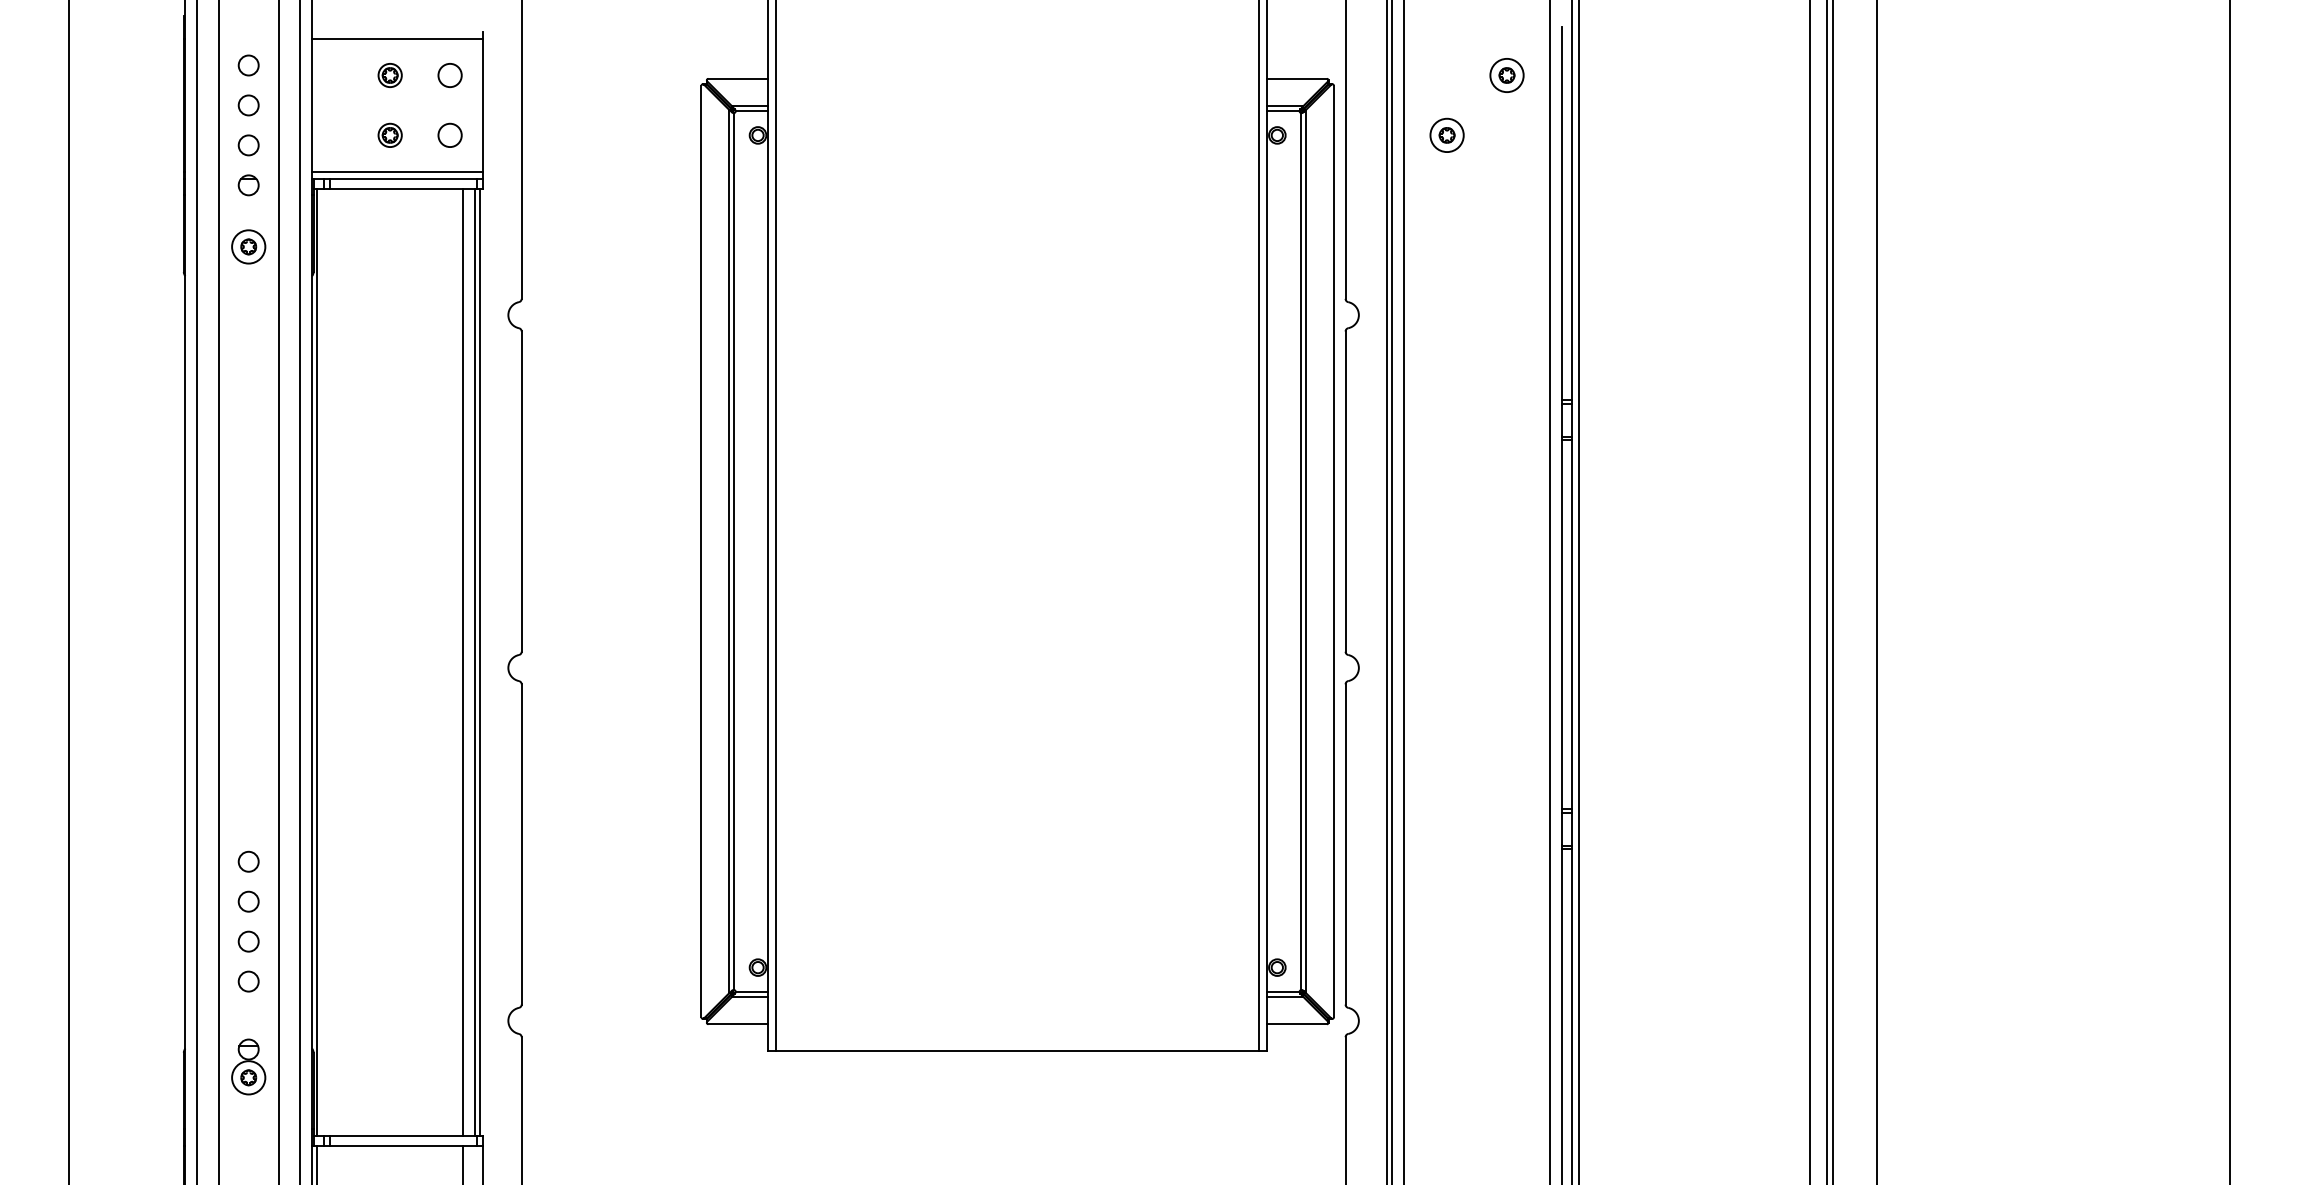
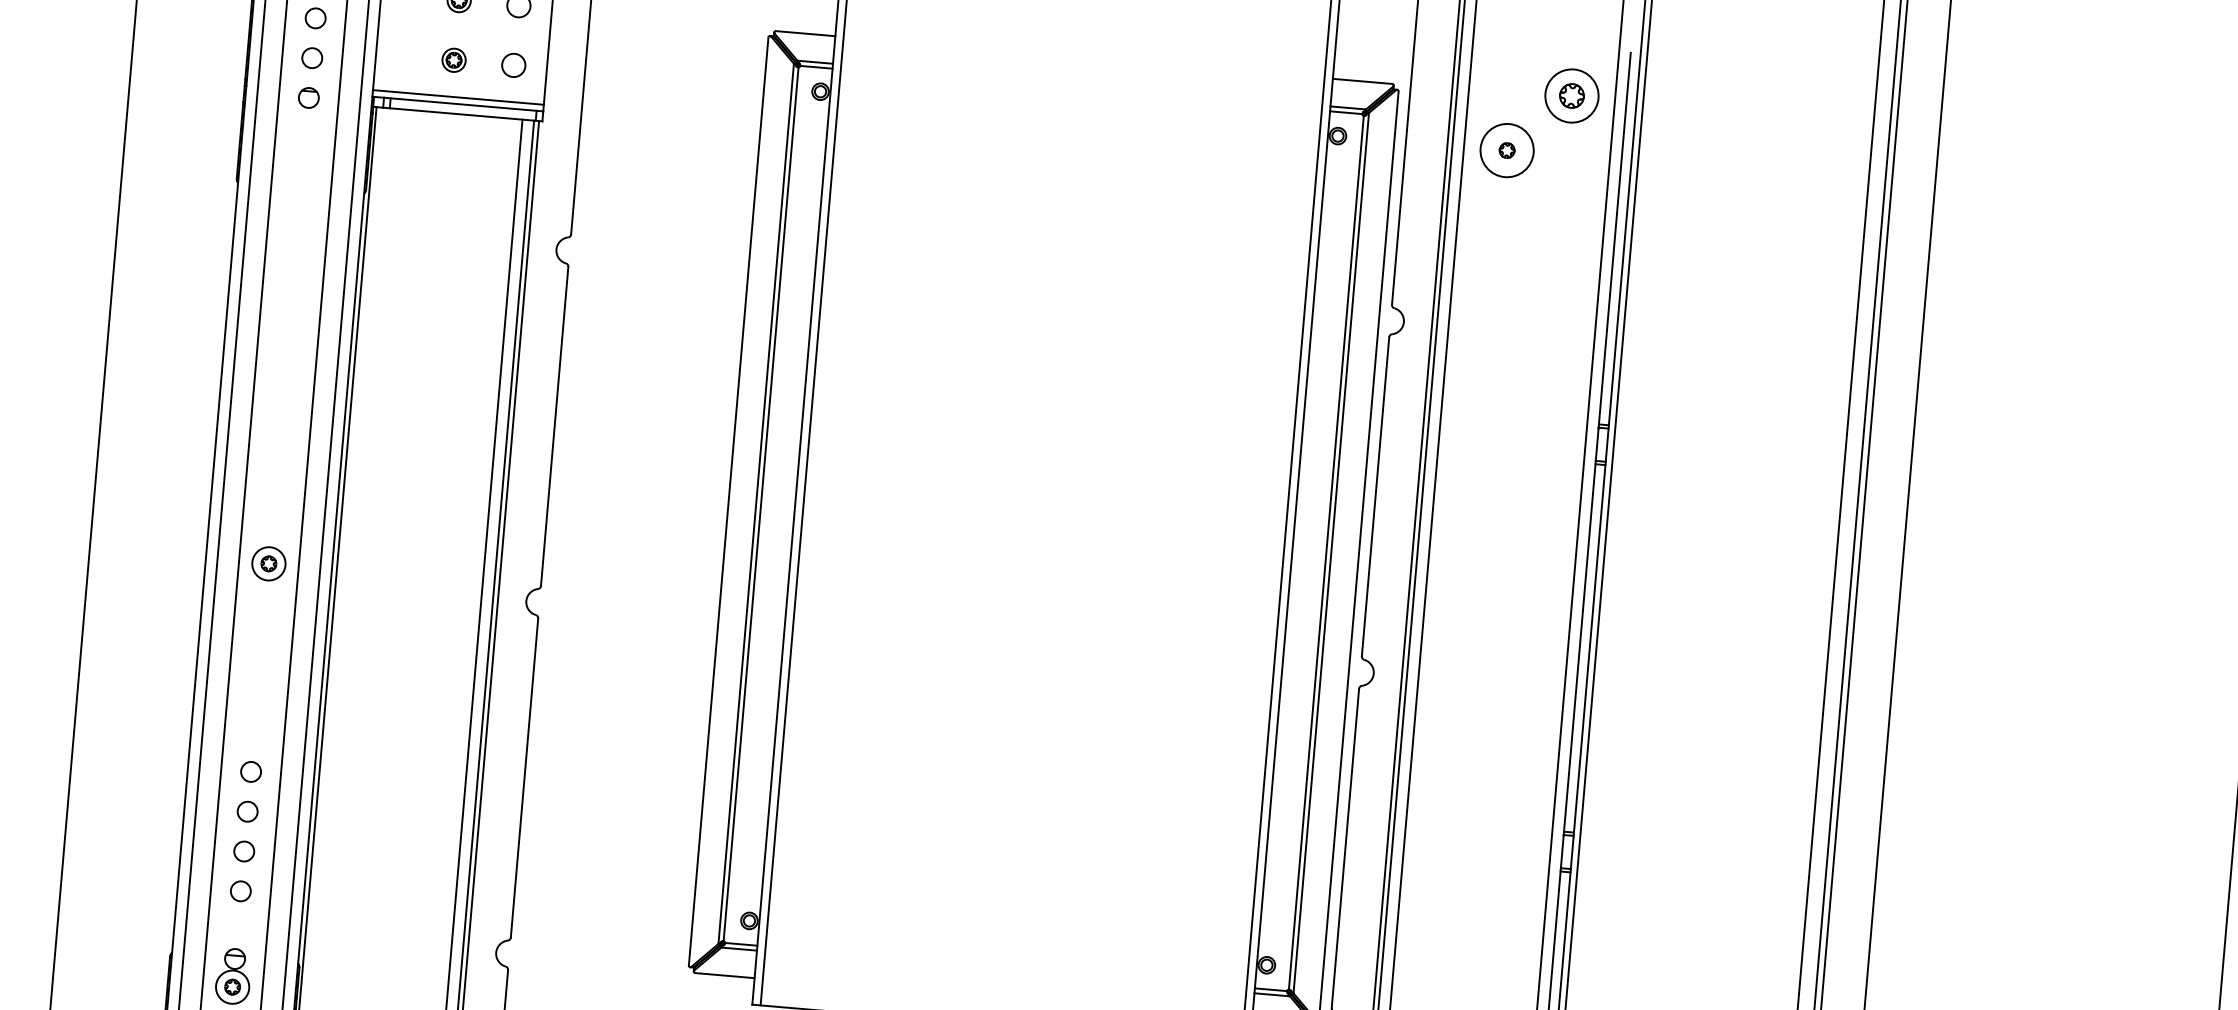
part: (1506, 75) -> (1571, 95), size x1.6
circle: (1446, 135) -> (1506, 150), size x1.6
part: (248, 246) -> (268, 563), moved

